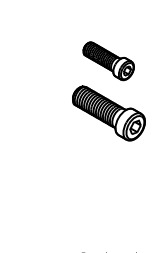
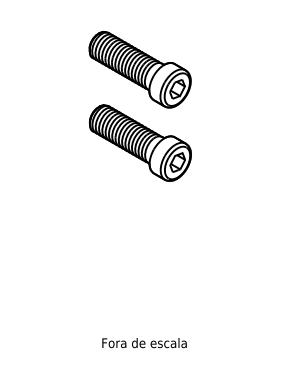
part: (108, 61) -> (139, 69), size x1.43

